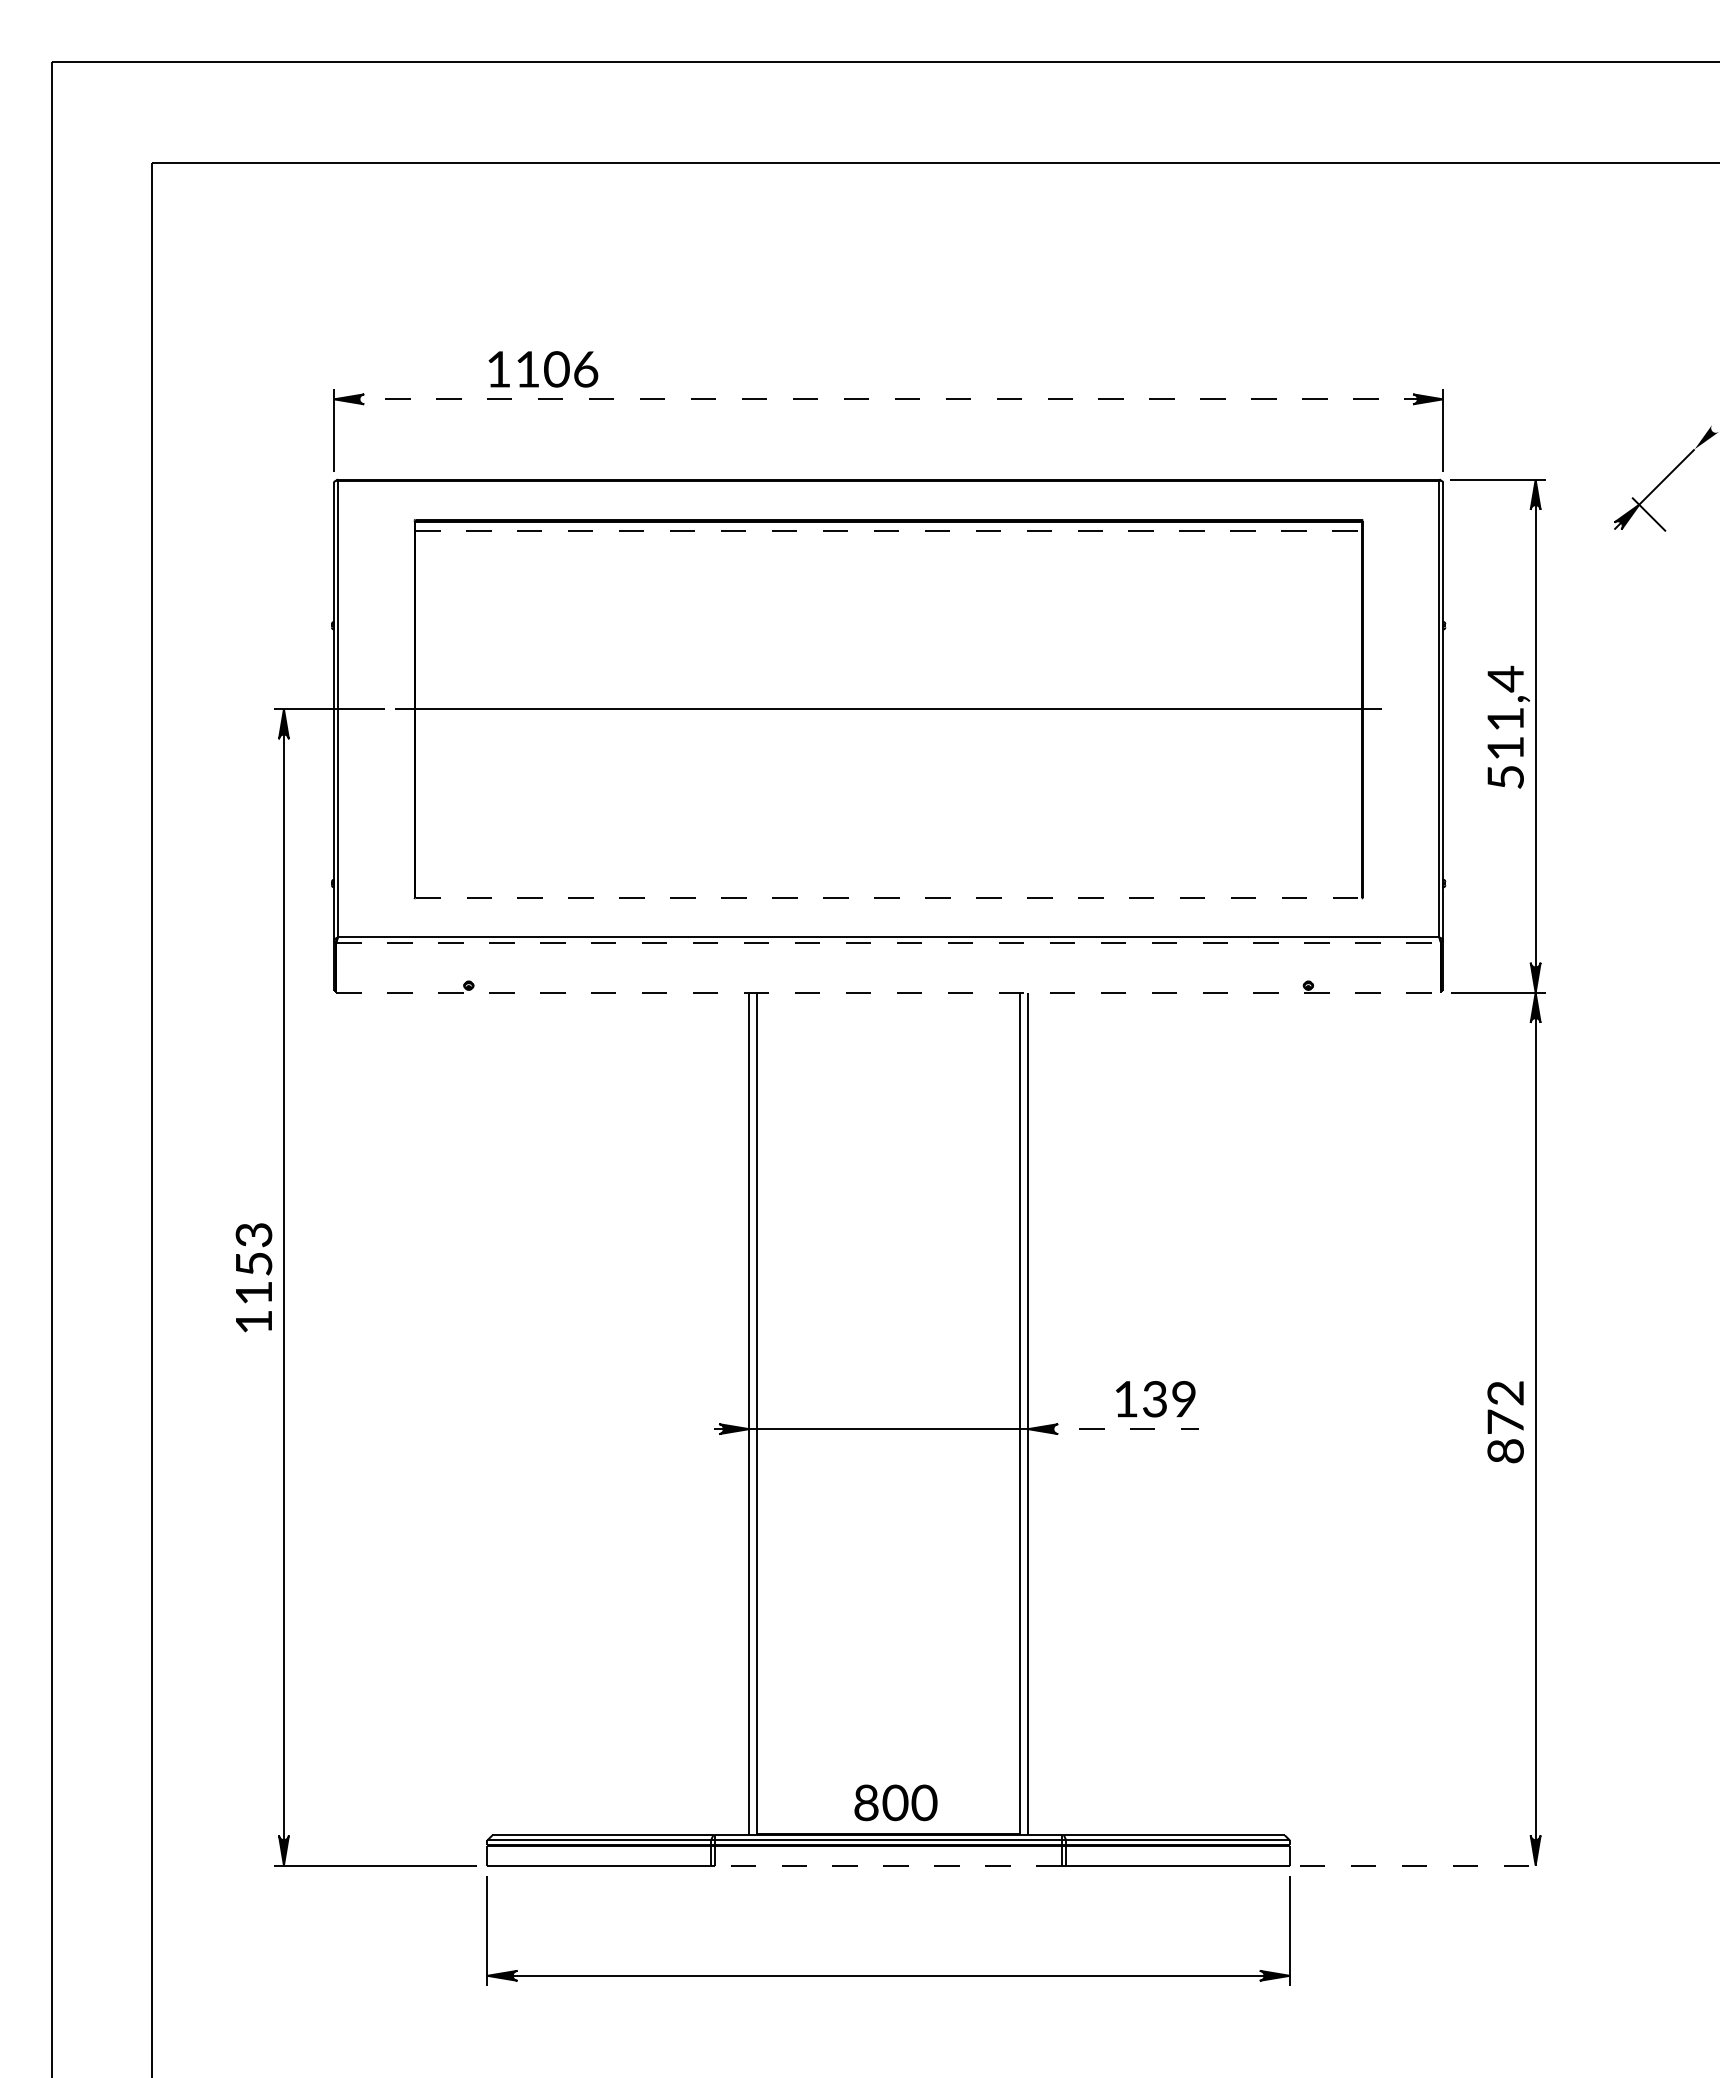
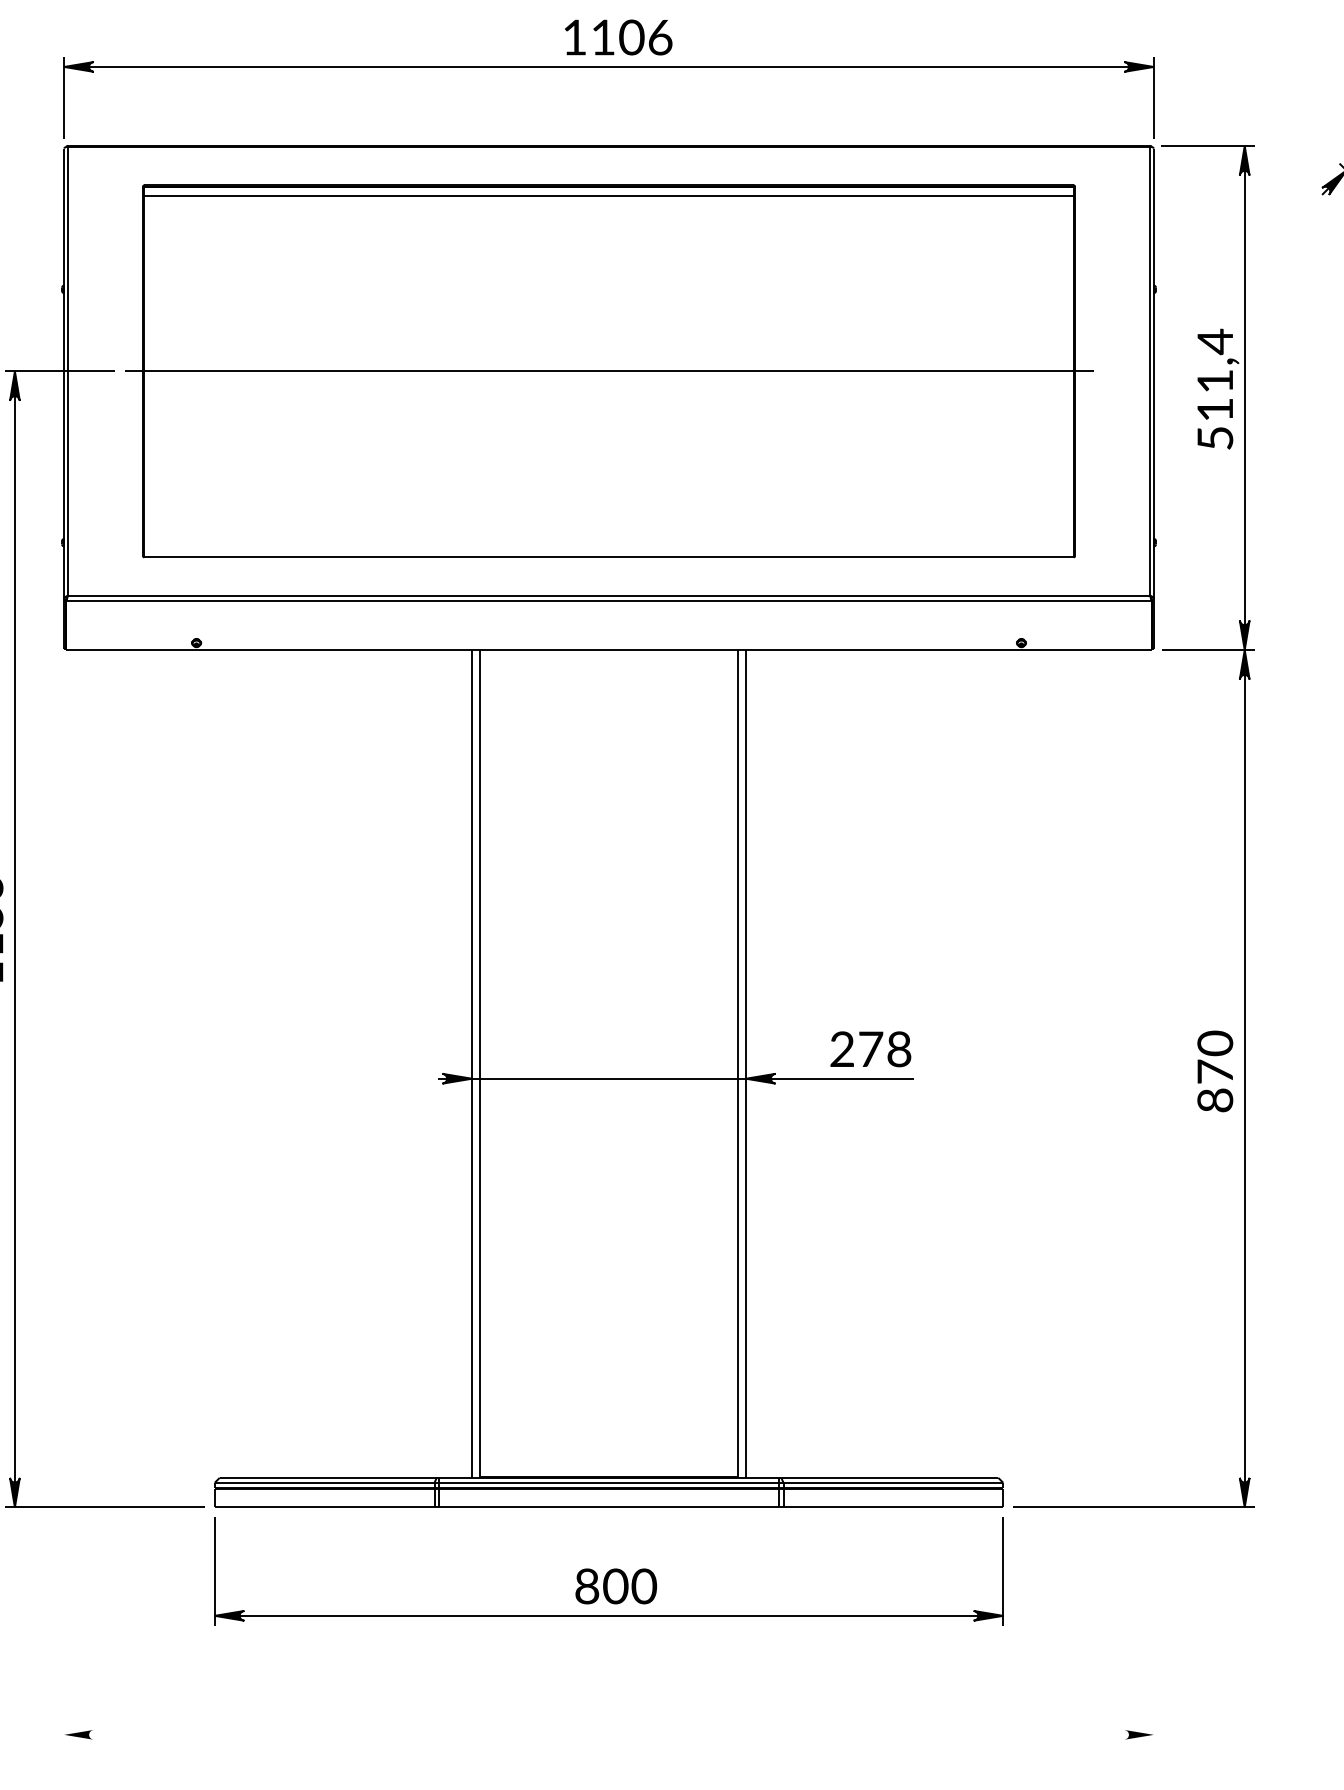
text: (543, 369) -> (618, 37), moved
line: (888, 399) -> (608, 67), dashed -> solid
line: (888, 530) -> (608, 195), dashed -> solid
line: (889, 898) -> (609, 557), dashed -> solid
line: (889, 943) -> (609, 601), dashed -> solid
line: (889, 992) -> (609, 649), dashed -> solid
text: (1505, 1393) -> (1215, 1043), 872 -> 870
text: (1155, 1399) -> (871, 1049), 139 -> 278
line: (1113, 1429) -> (829, 1079), dashed -> solid
text: (895, 1802) -> (615, 1586), moved
line: (888, 1865) -> (608, 1507), dashed -> solid
line: (1422, 1865) -> (1133, 1507), dashed -> solid

